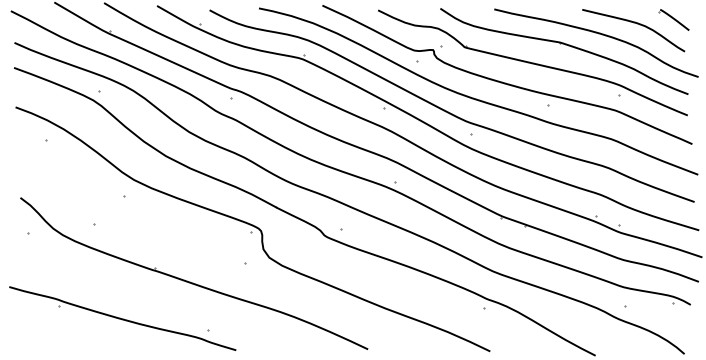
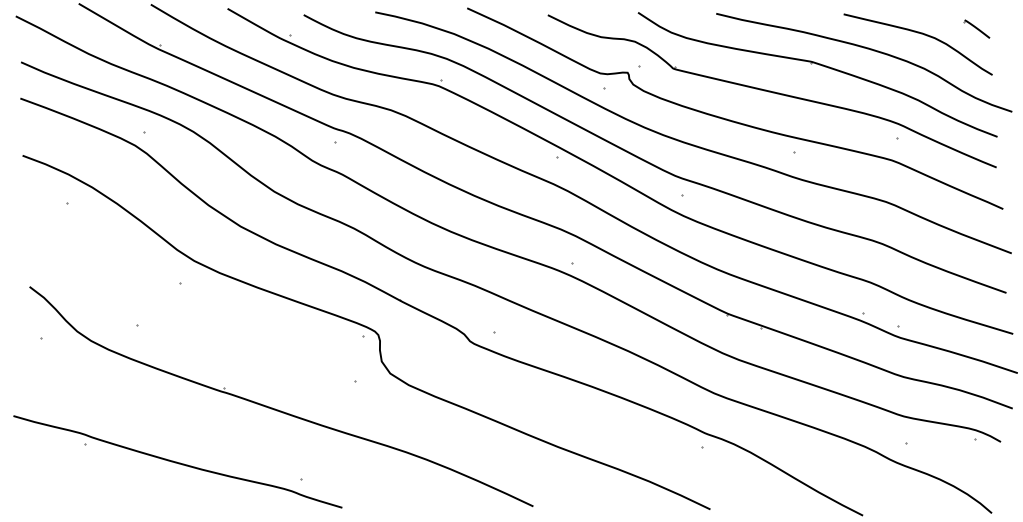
part: (673, 19) -> (975, 28), size x0.6

